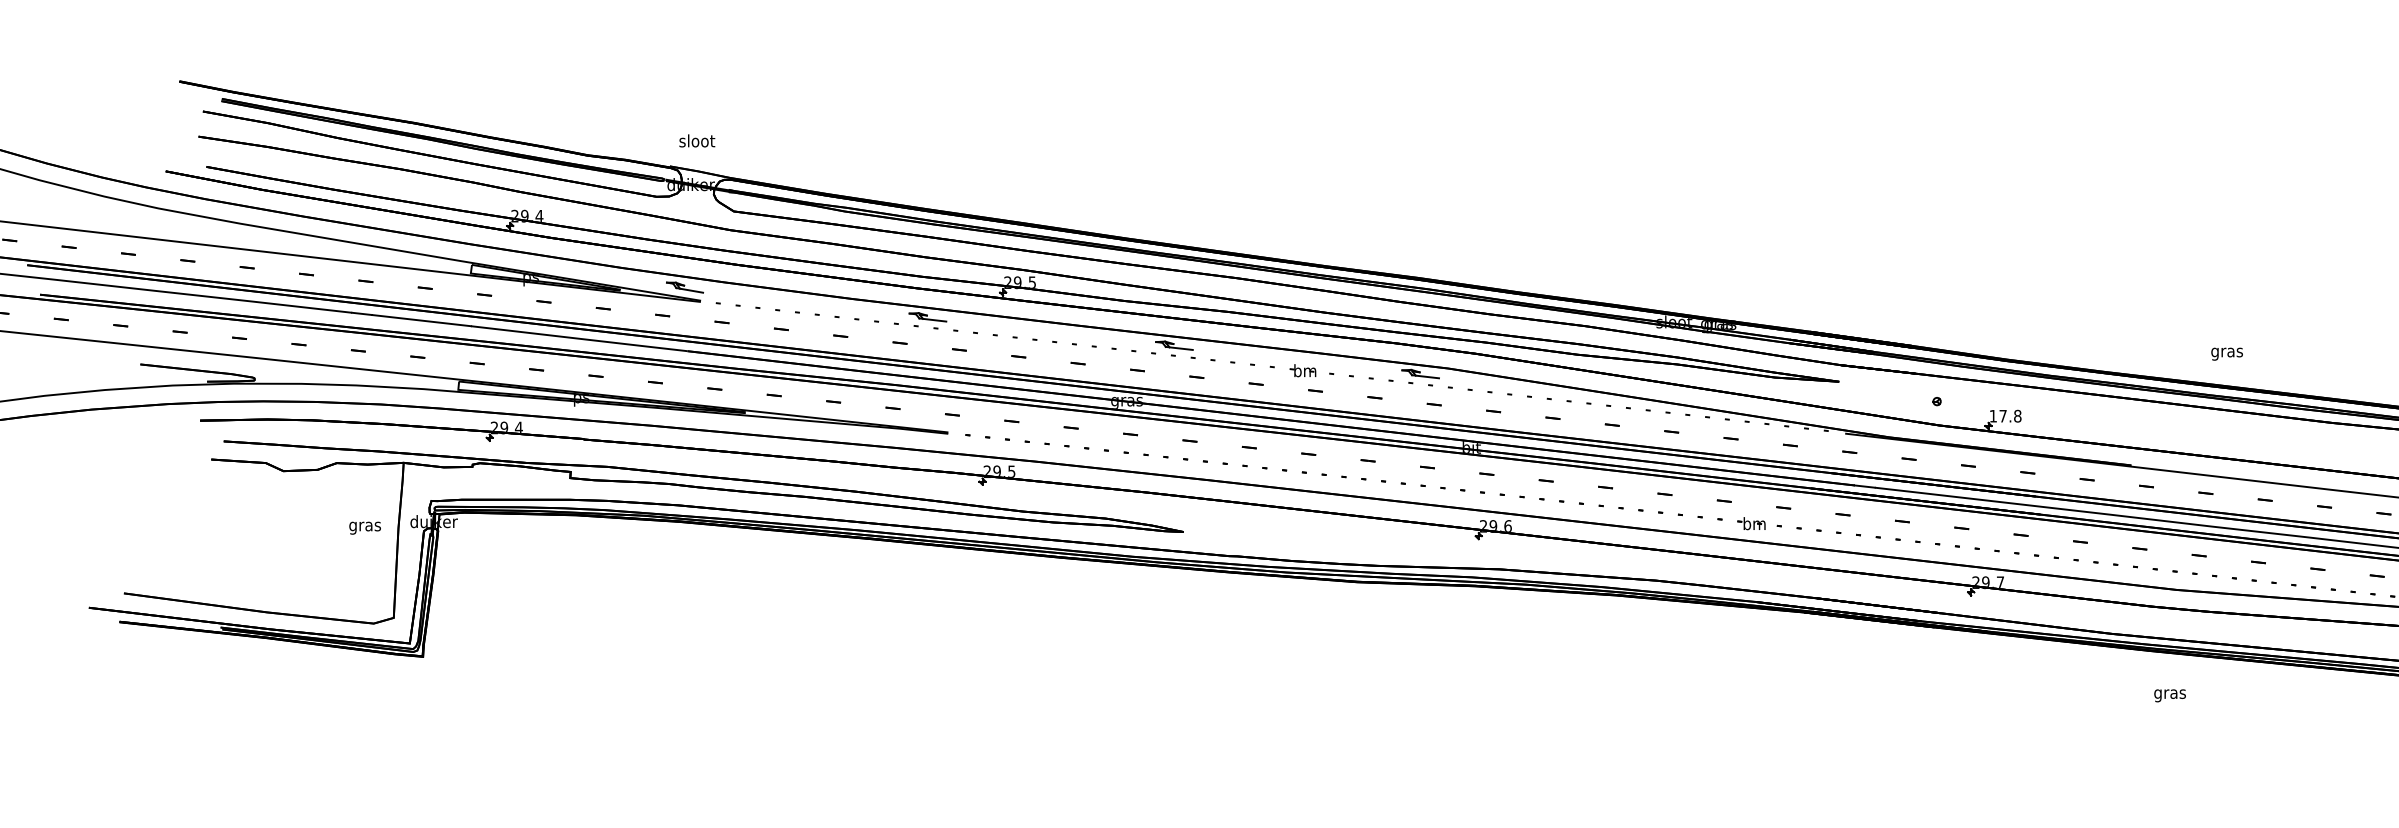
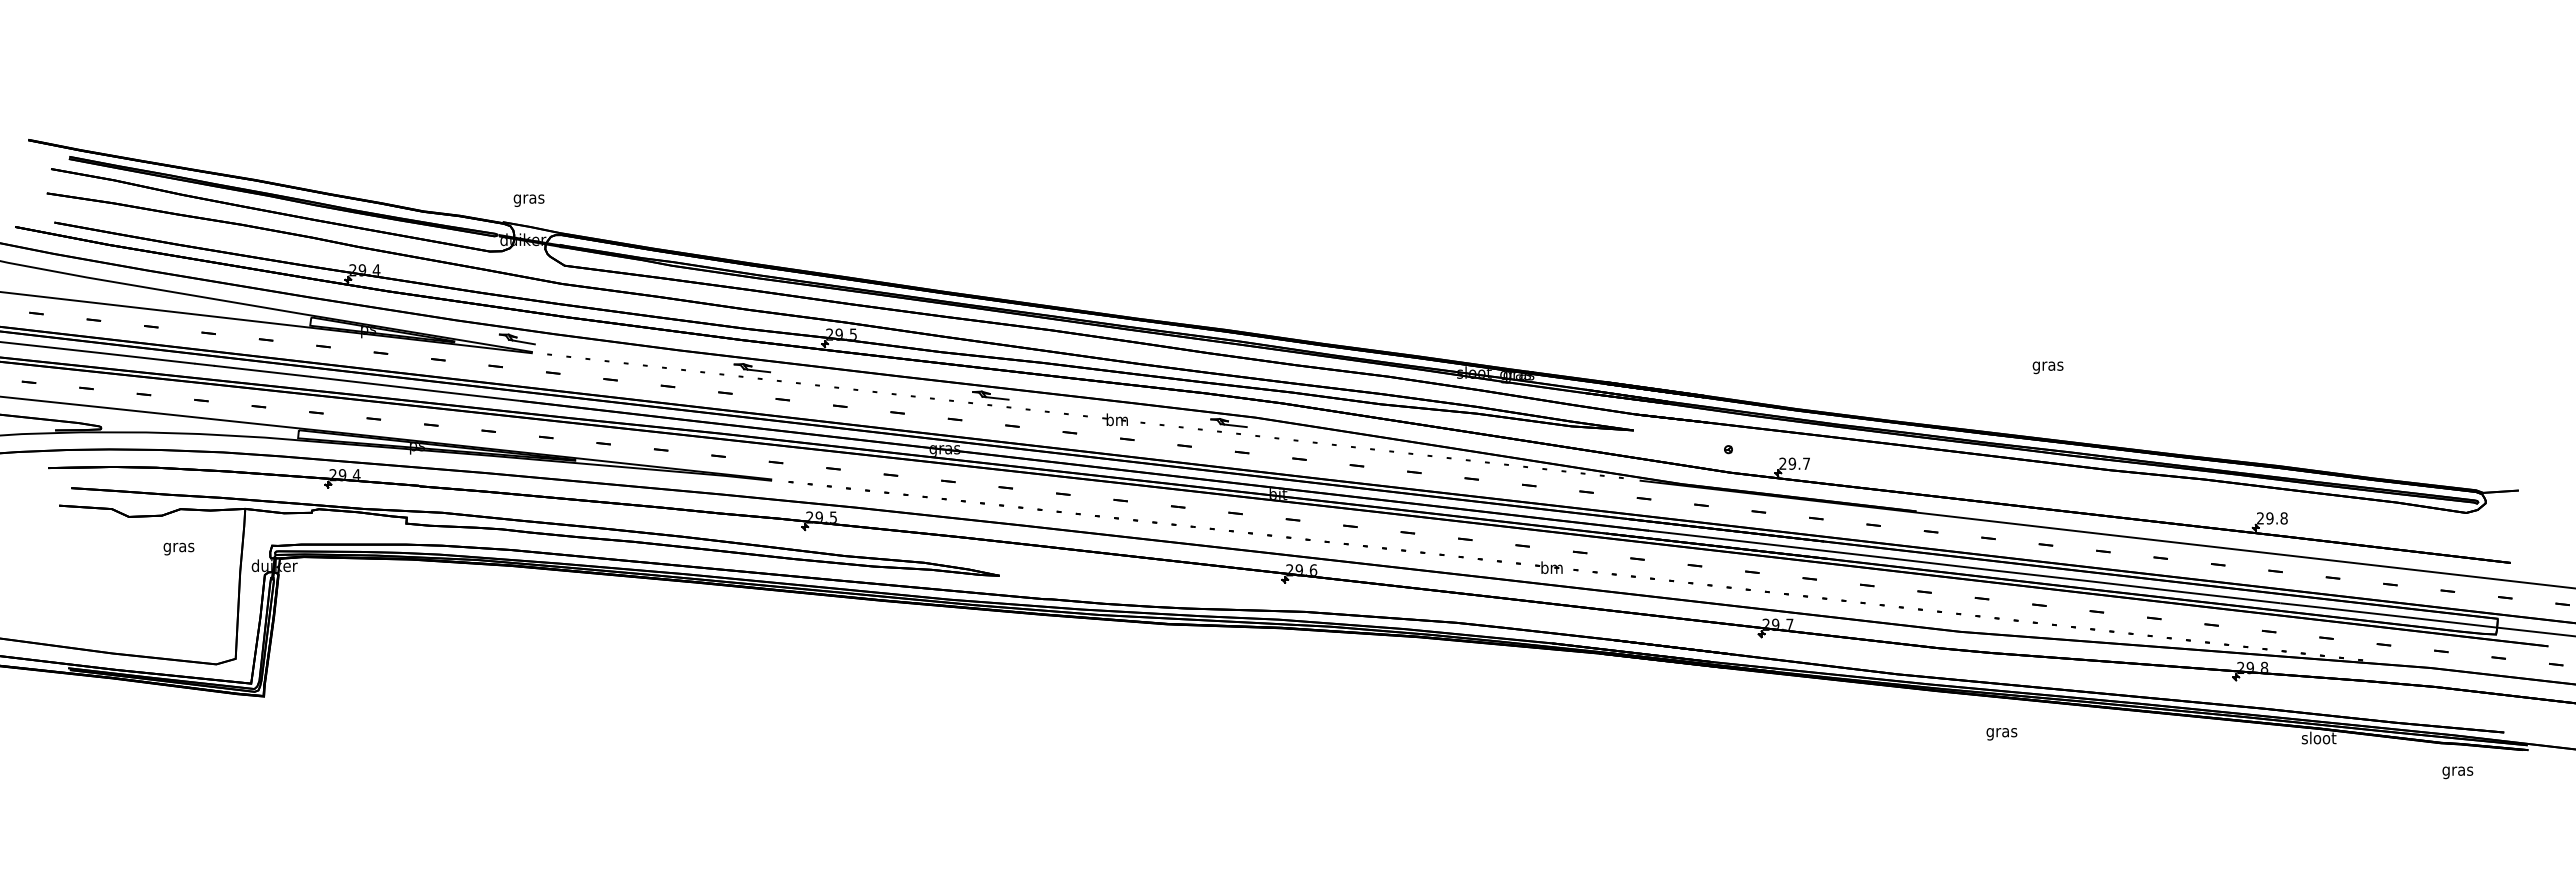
text: (697, 141) -> (529, 198), sloot -> gras
text: (2226, 353) -> (2047, 367), moved
text: (2005, 415) -> (1794, 463), 17.8 -> 29.7
text: (364, 527) -> (178, 548), moved
text: (2169, 696) -> (2001, 734), moved

